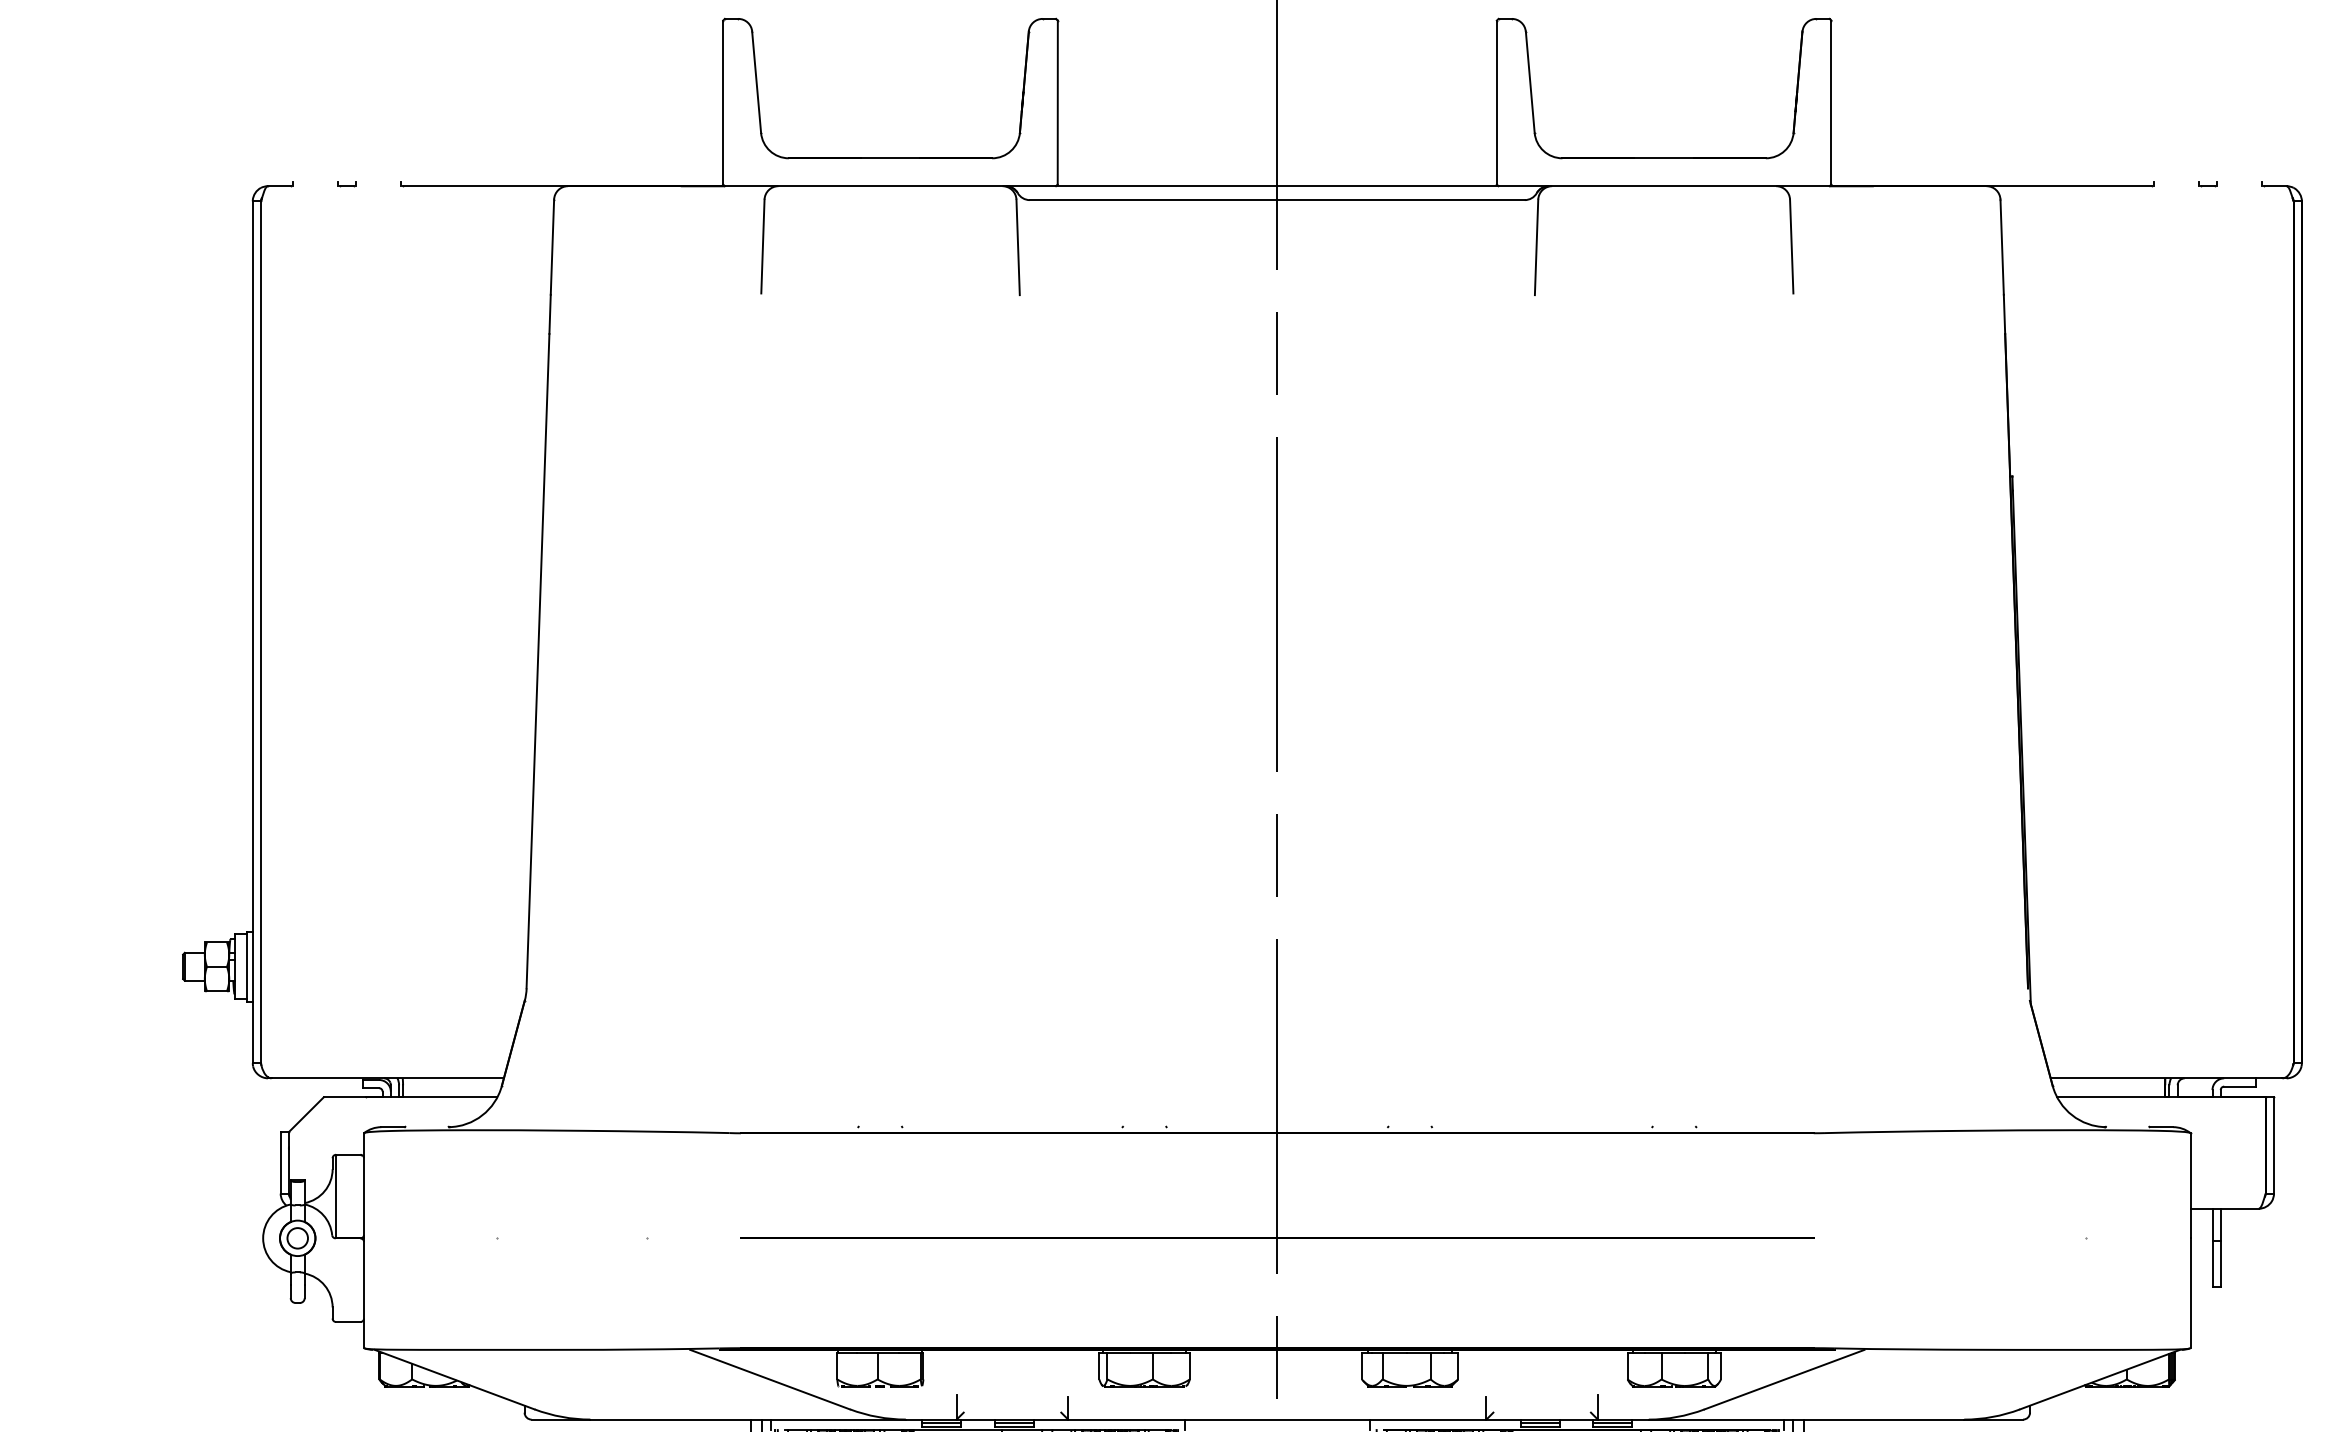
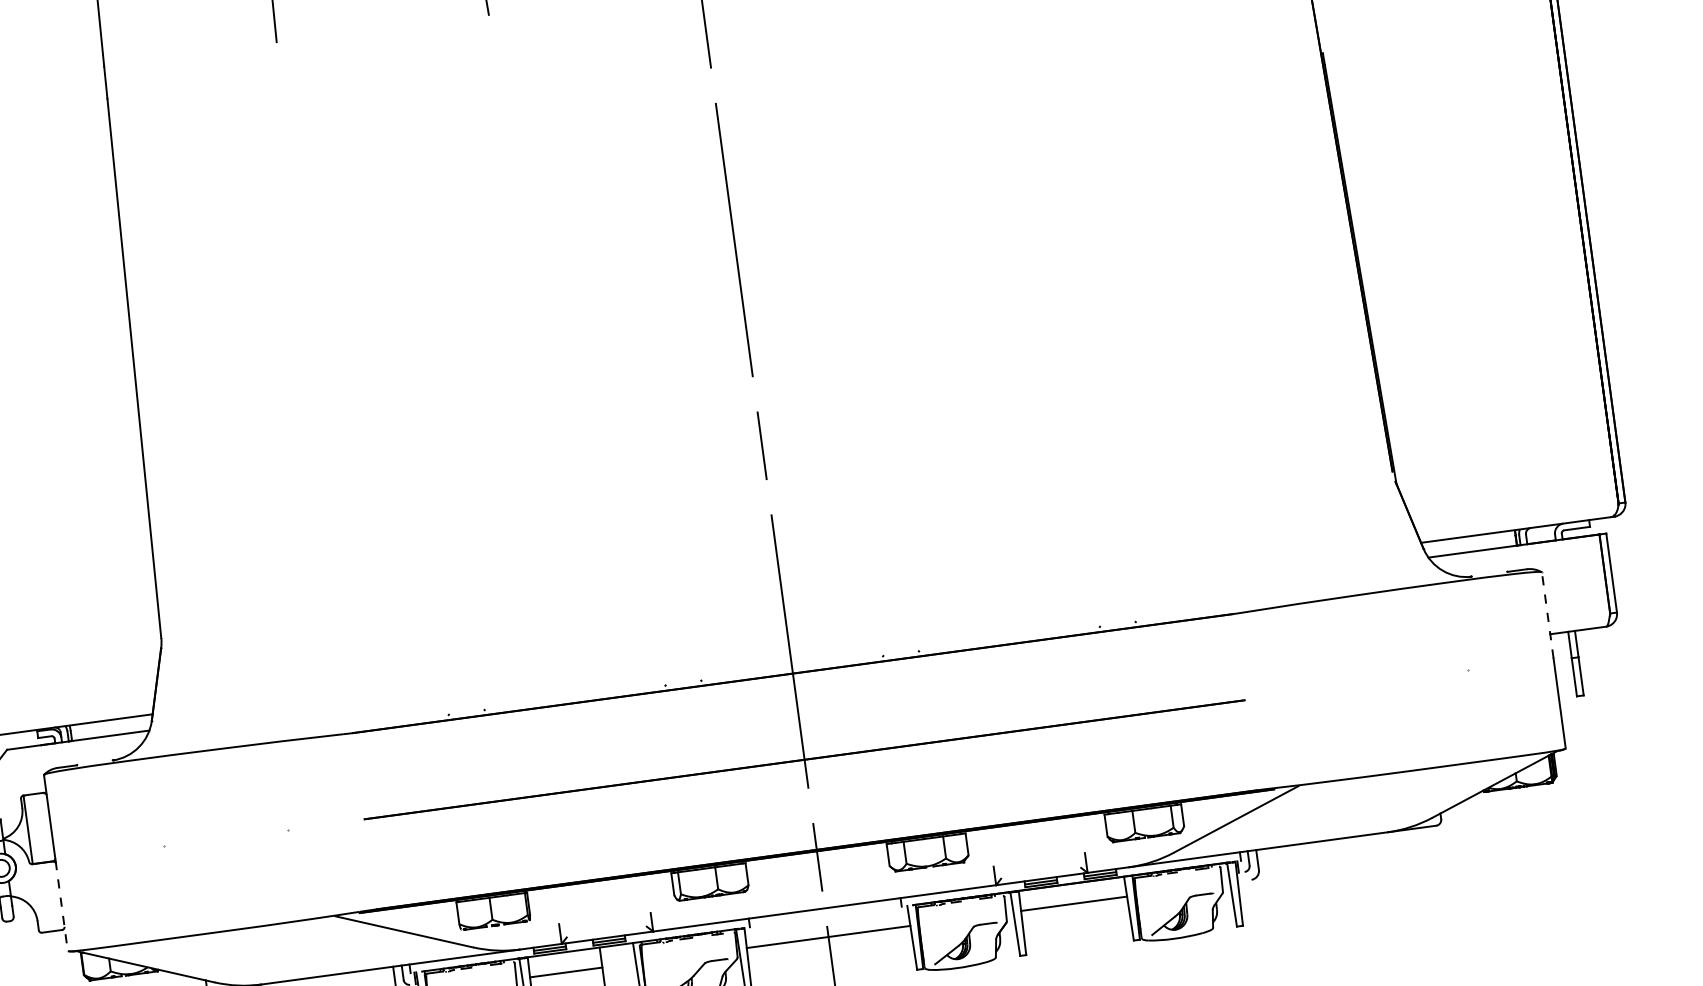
line: (2190, 1185) -> (1547, 615), solid -> dashed
line: (363, 1293) -> (61, 906), solid -> dashed

